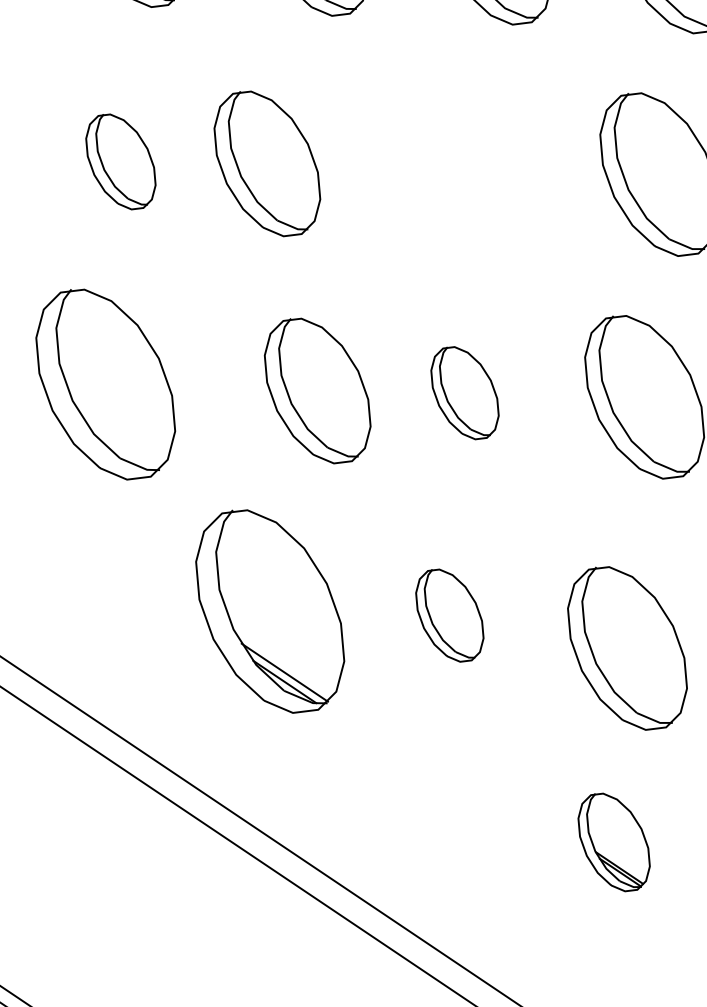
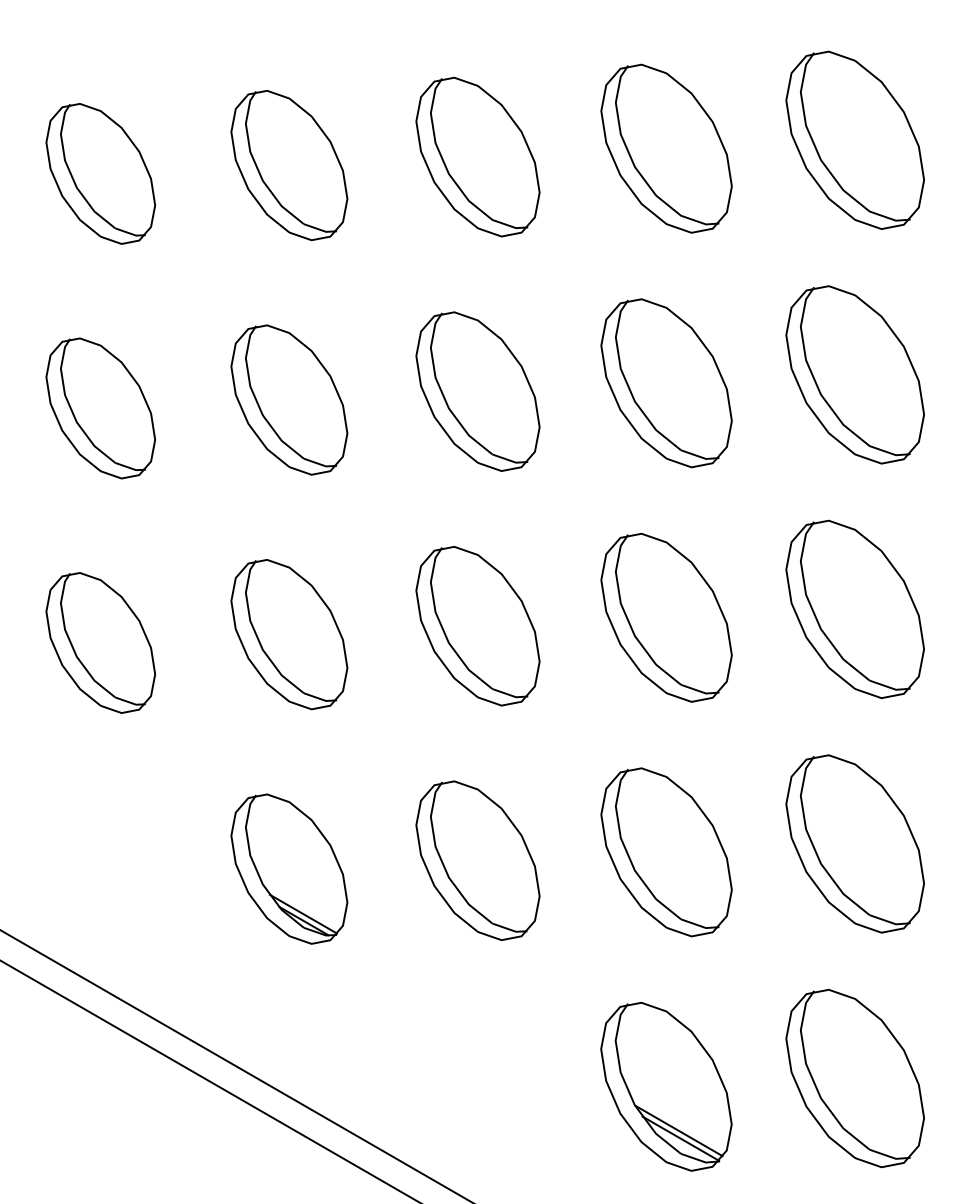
part: (120, 161) -> (100, 408), size x1.43
part: (267, 163) -> (289, 399), moved
part: (479, 170) -> (477, 391), added
part: (105, 384) -> (100, 642), size x0.71
part: (317, 390) -> (289, 634), moved
part: (464, 393) -> (477, 626), size x1.67
part: (270, 610) -> (289, 868), size x0.71
part: (449, 615) -> (477, 860), size x1.67
part: (627, 648) -> (666, 852), moved
part: (614, 842) -> (666, 1086), size x1.67

